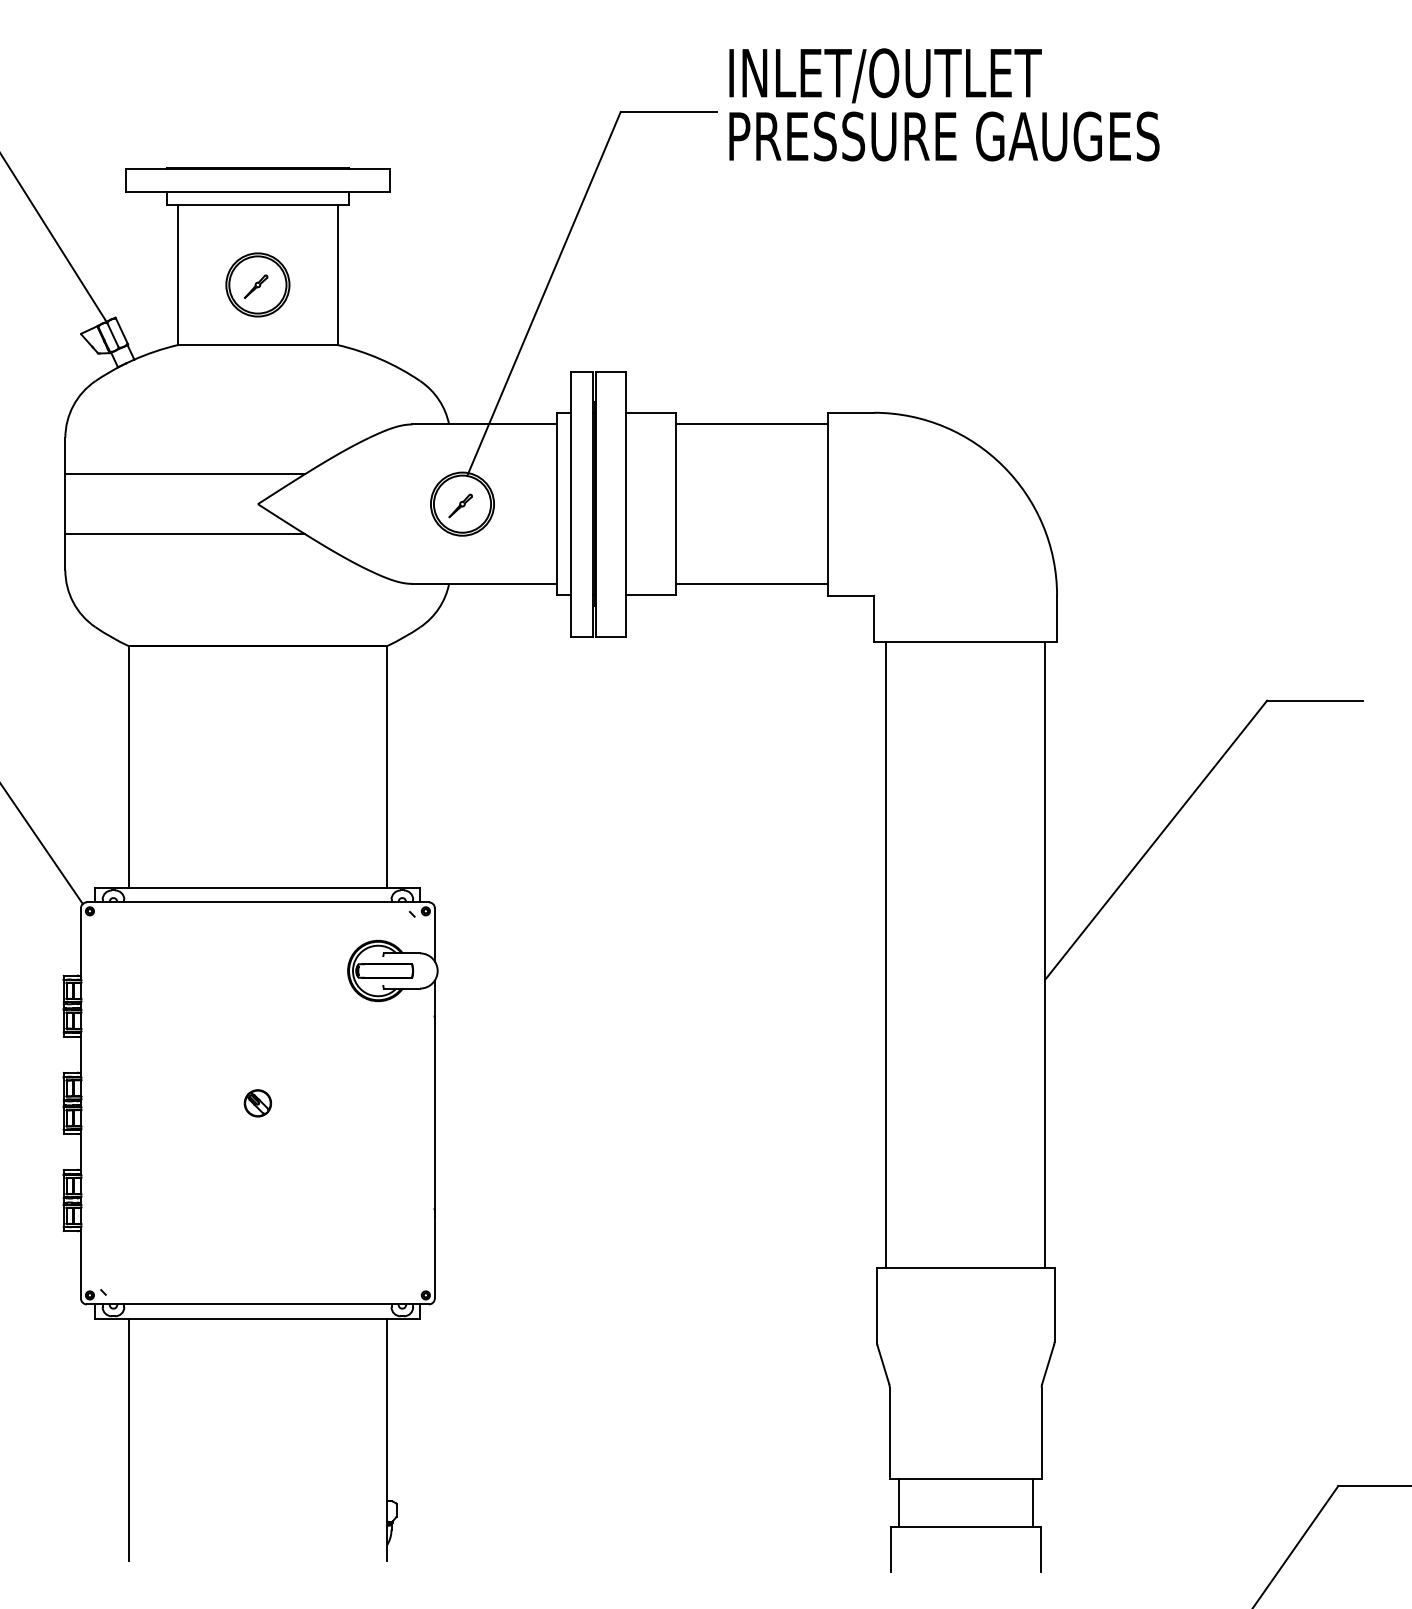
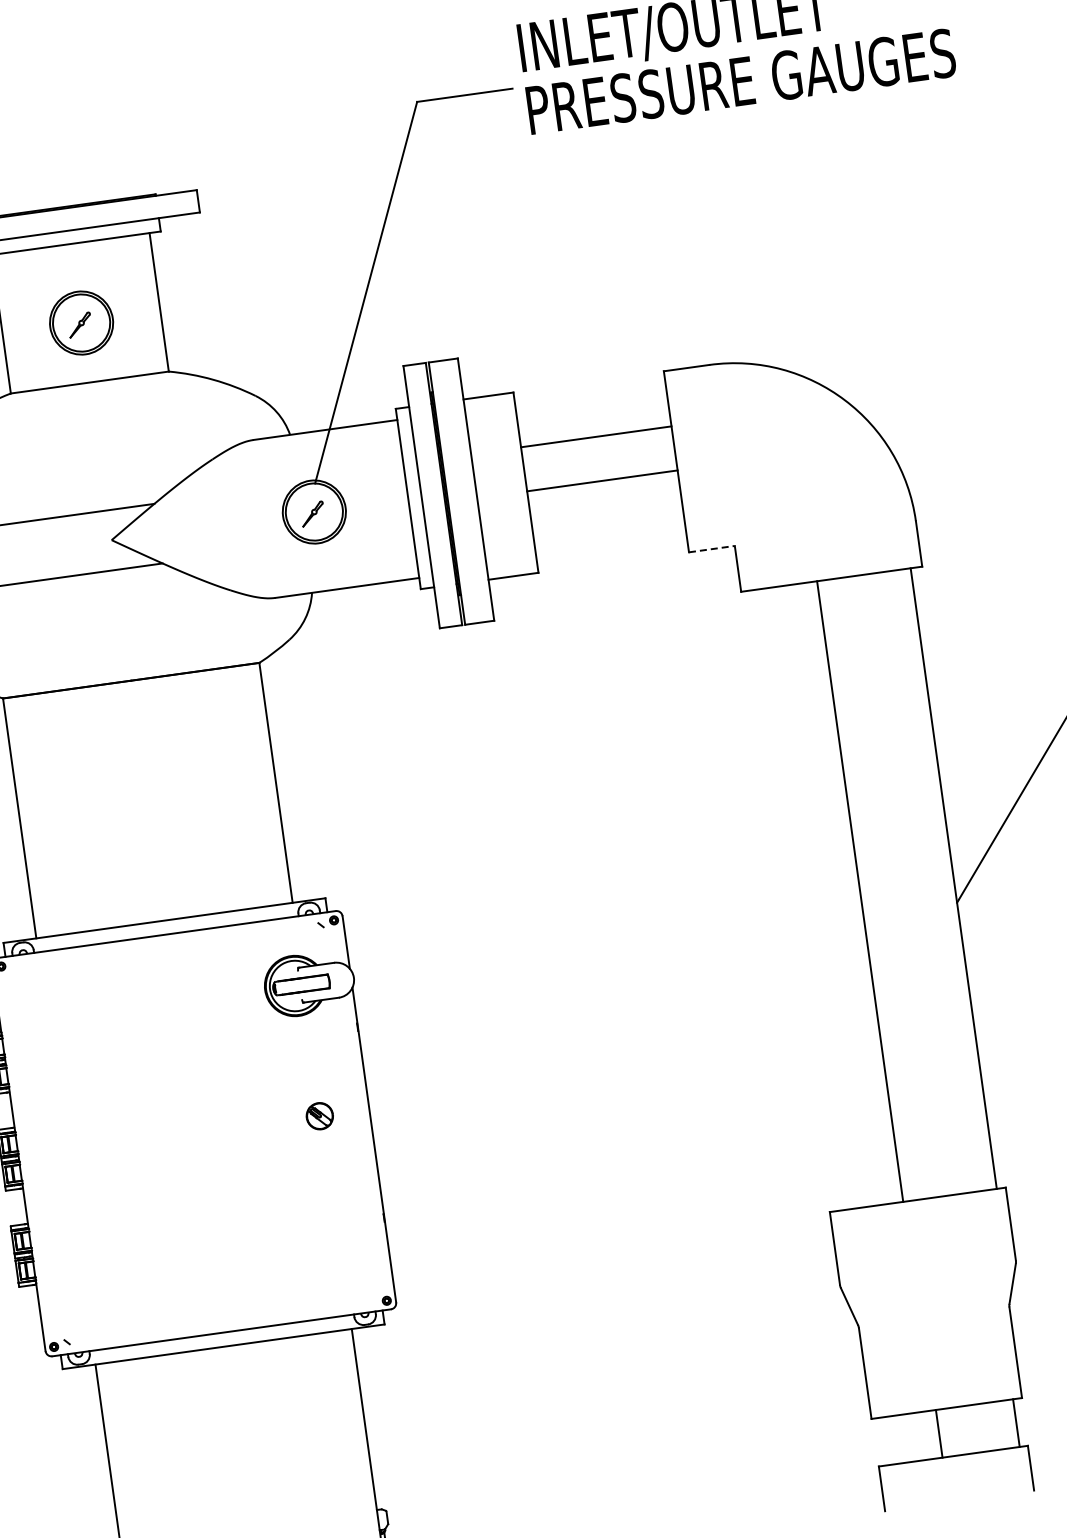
line: (752, 424) -> (596, 436), moved
line: (752, 583) -> (602, 480), moved
line: (851, 595) -> (712, 549), solid -> dashed
line: (885, 954) -> (859, 891), moved
part: (257, 1103) -> (319, 1116), moved
line: (898, 1503) -> (939, 1434), moved

